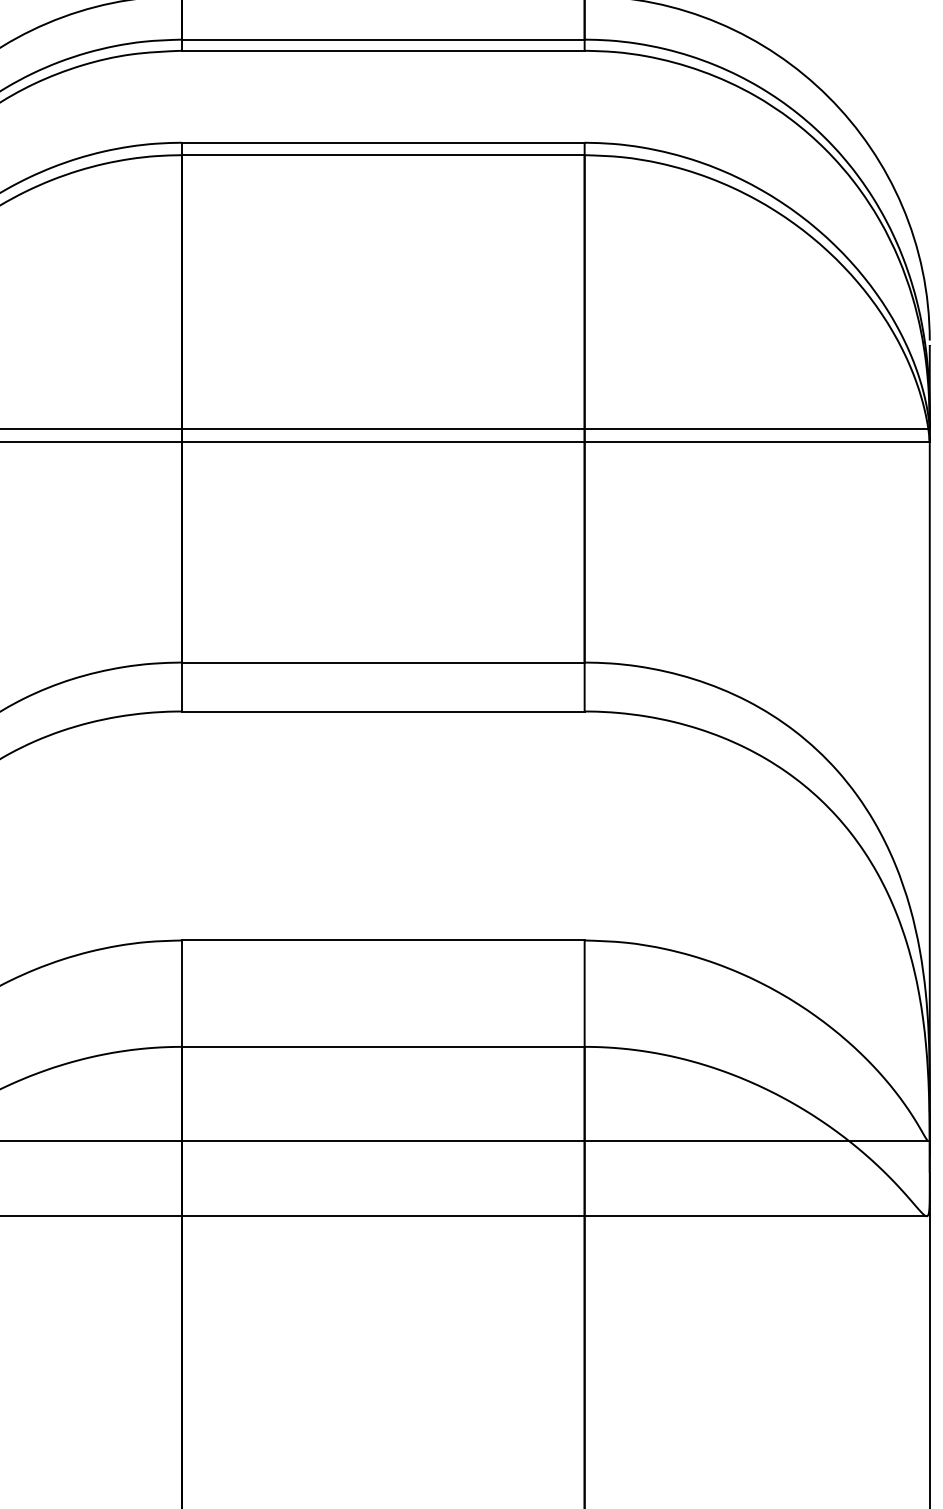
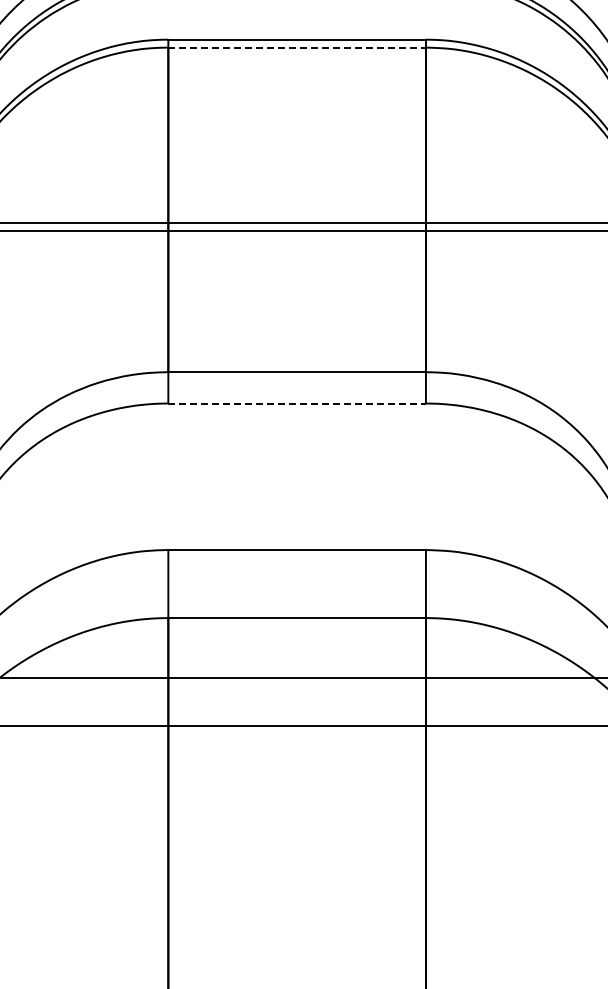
line: (383, 155) -> (297, 47), solid -> dashed
line: (383, 711) -> (297, 403), solid -> dashed

